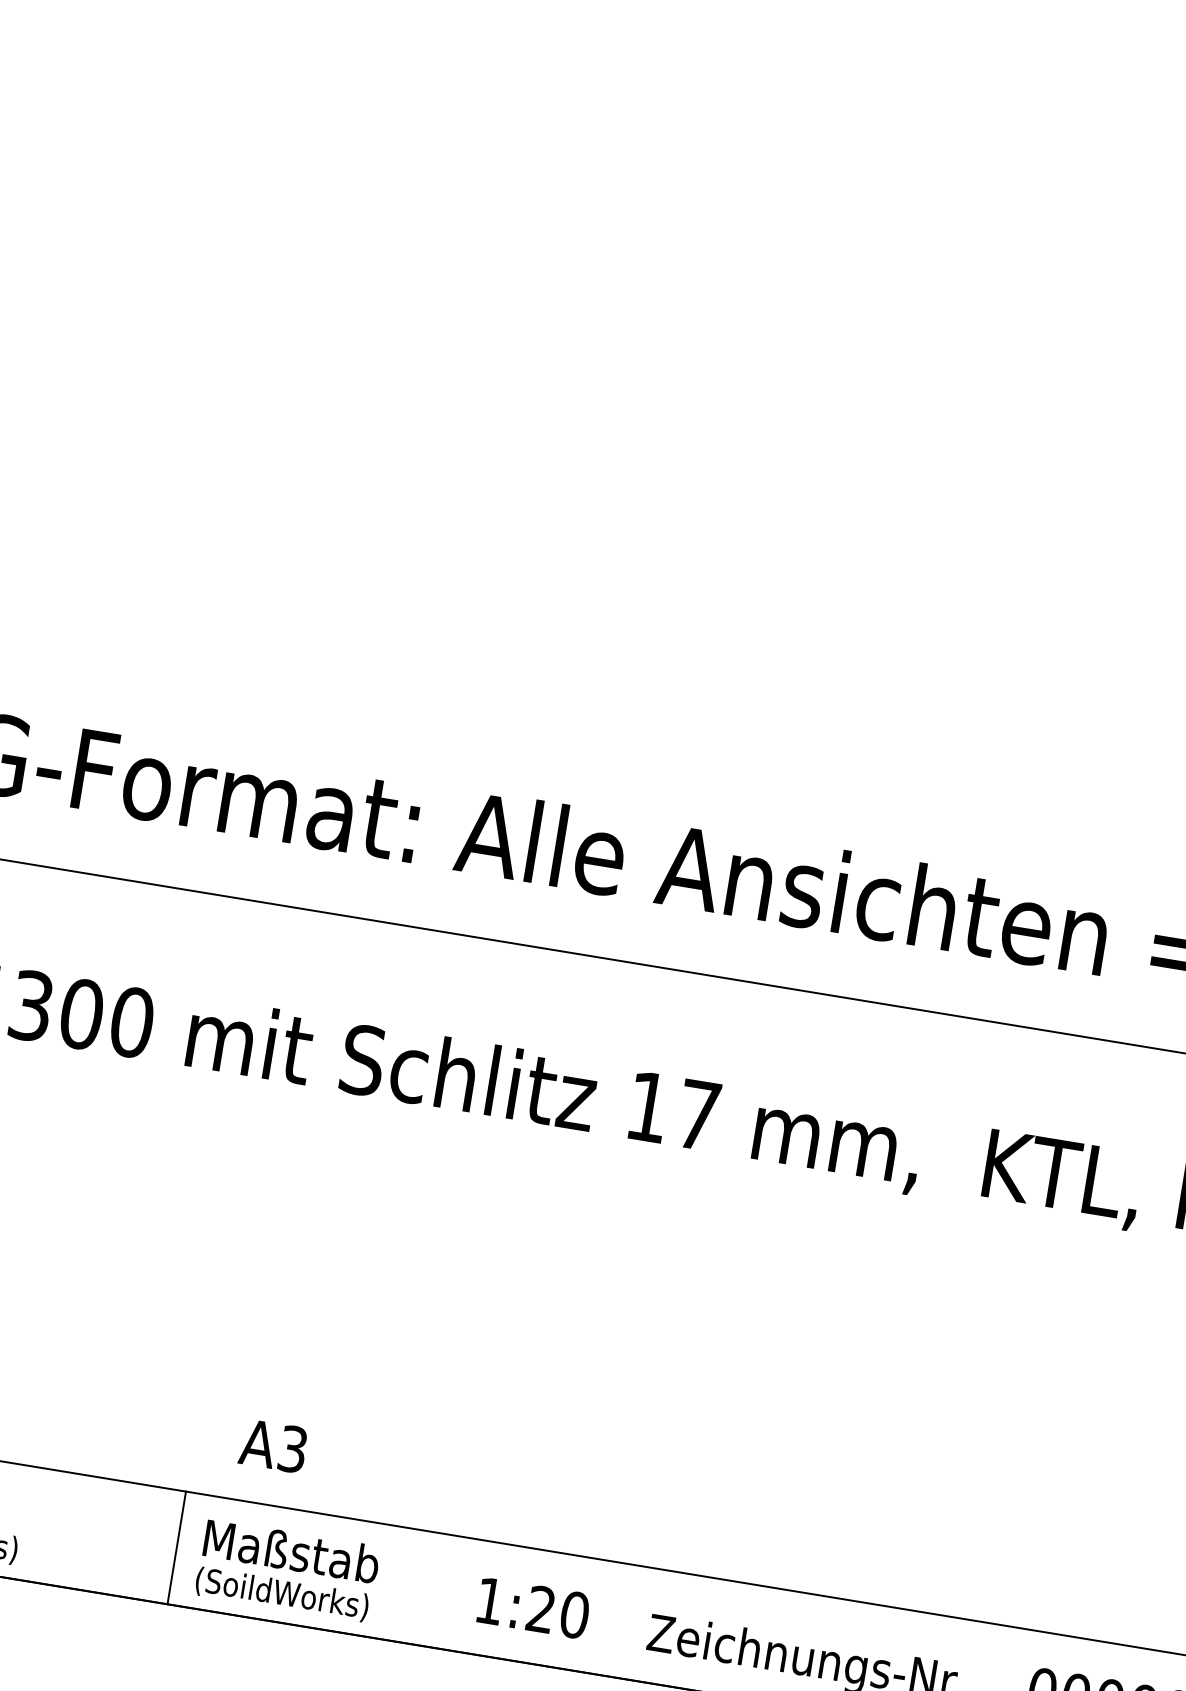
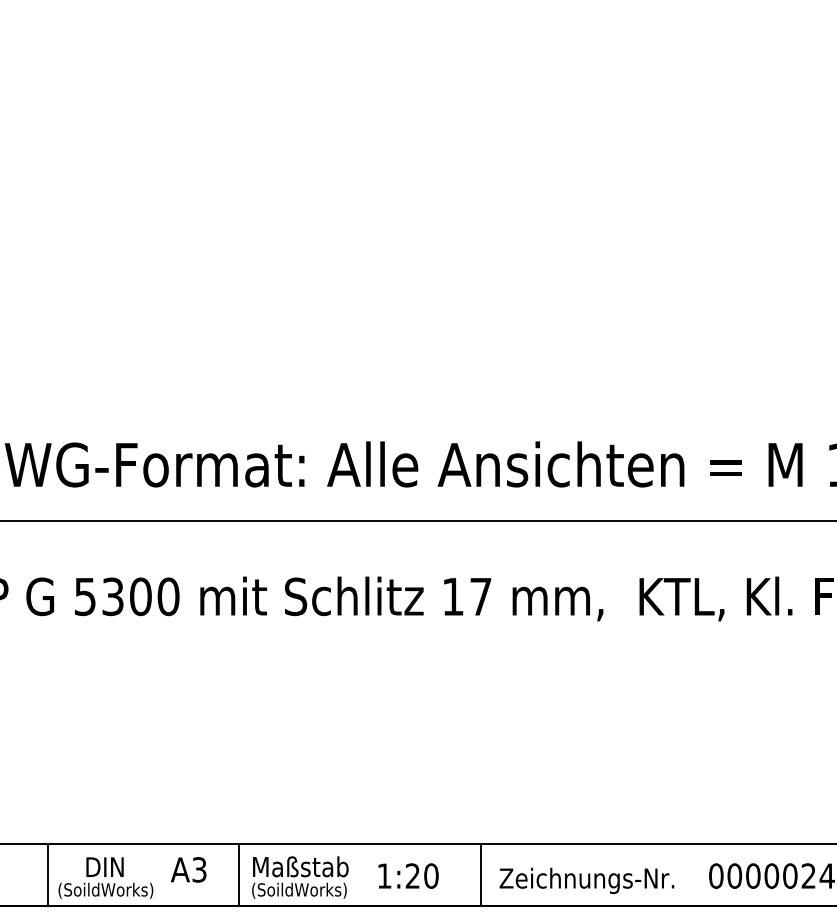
text: (273, 1445) -> (188, 869), moved
text: (533, 1607) -> (408, 875), moved
line: (617, 1619) -> (481, 874), added

